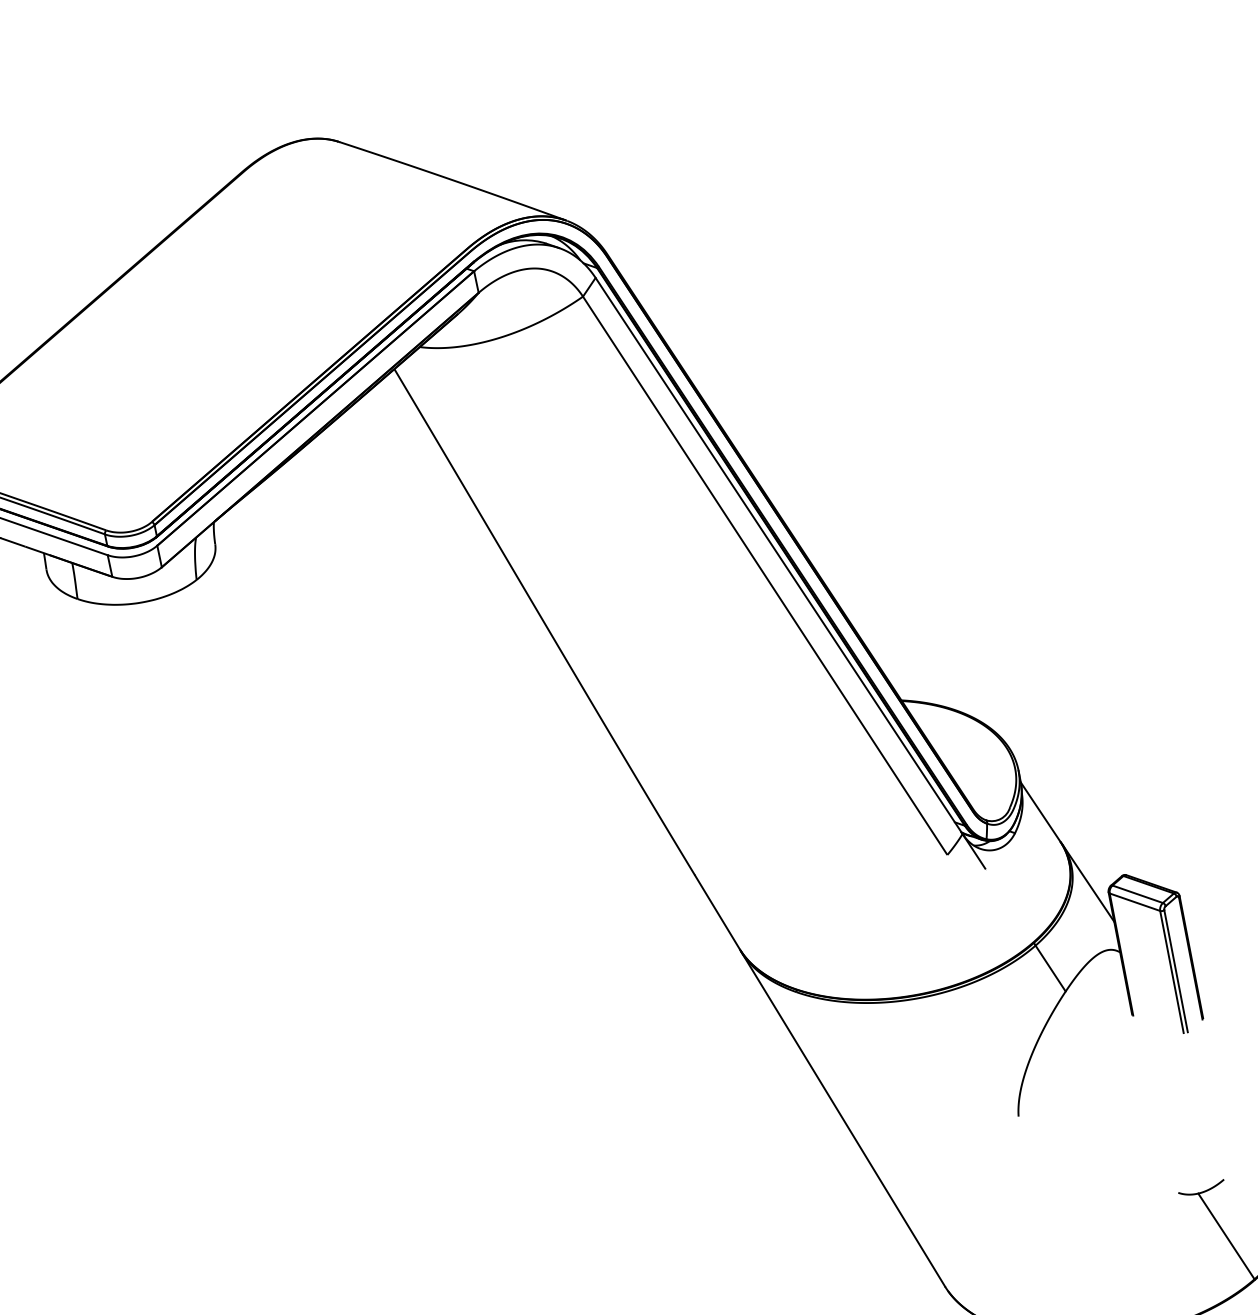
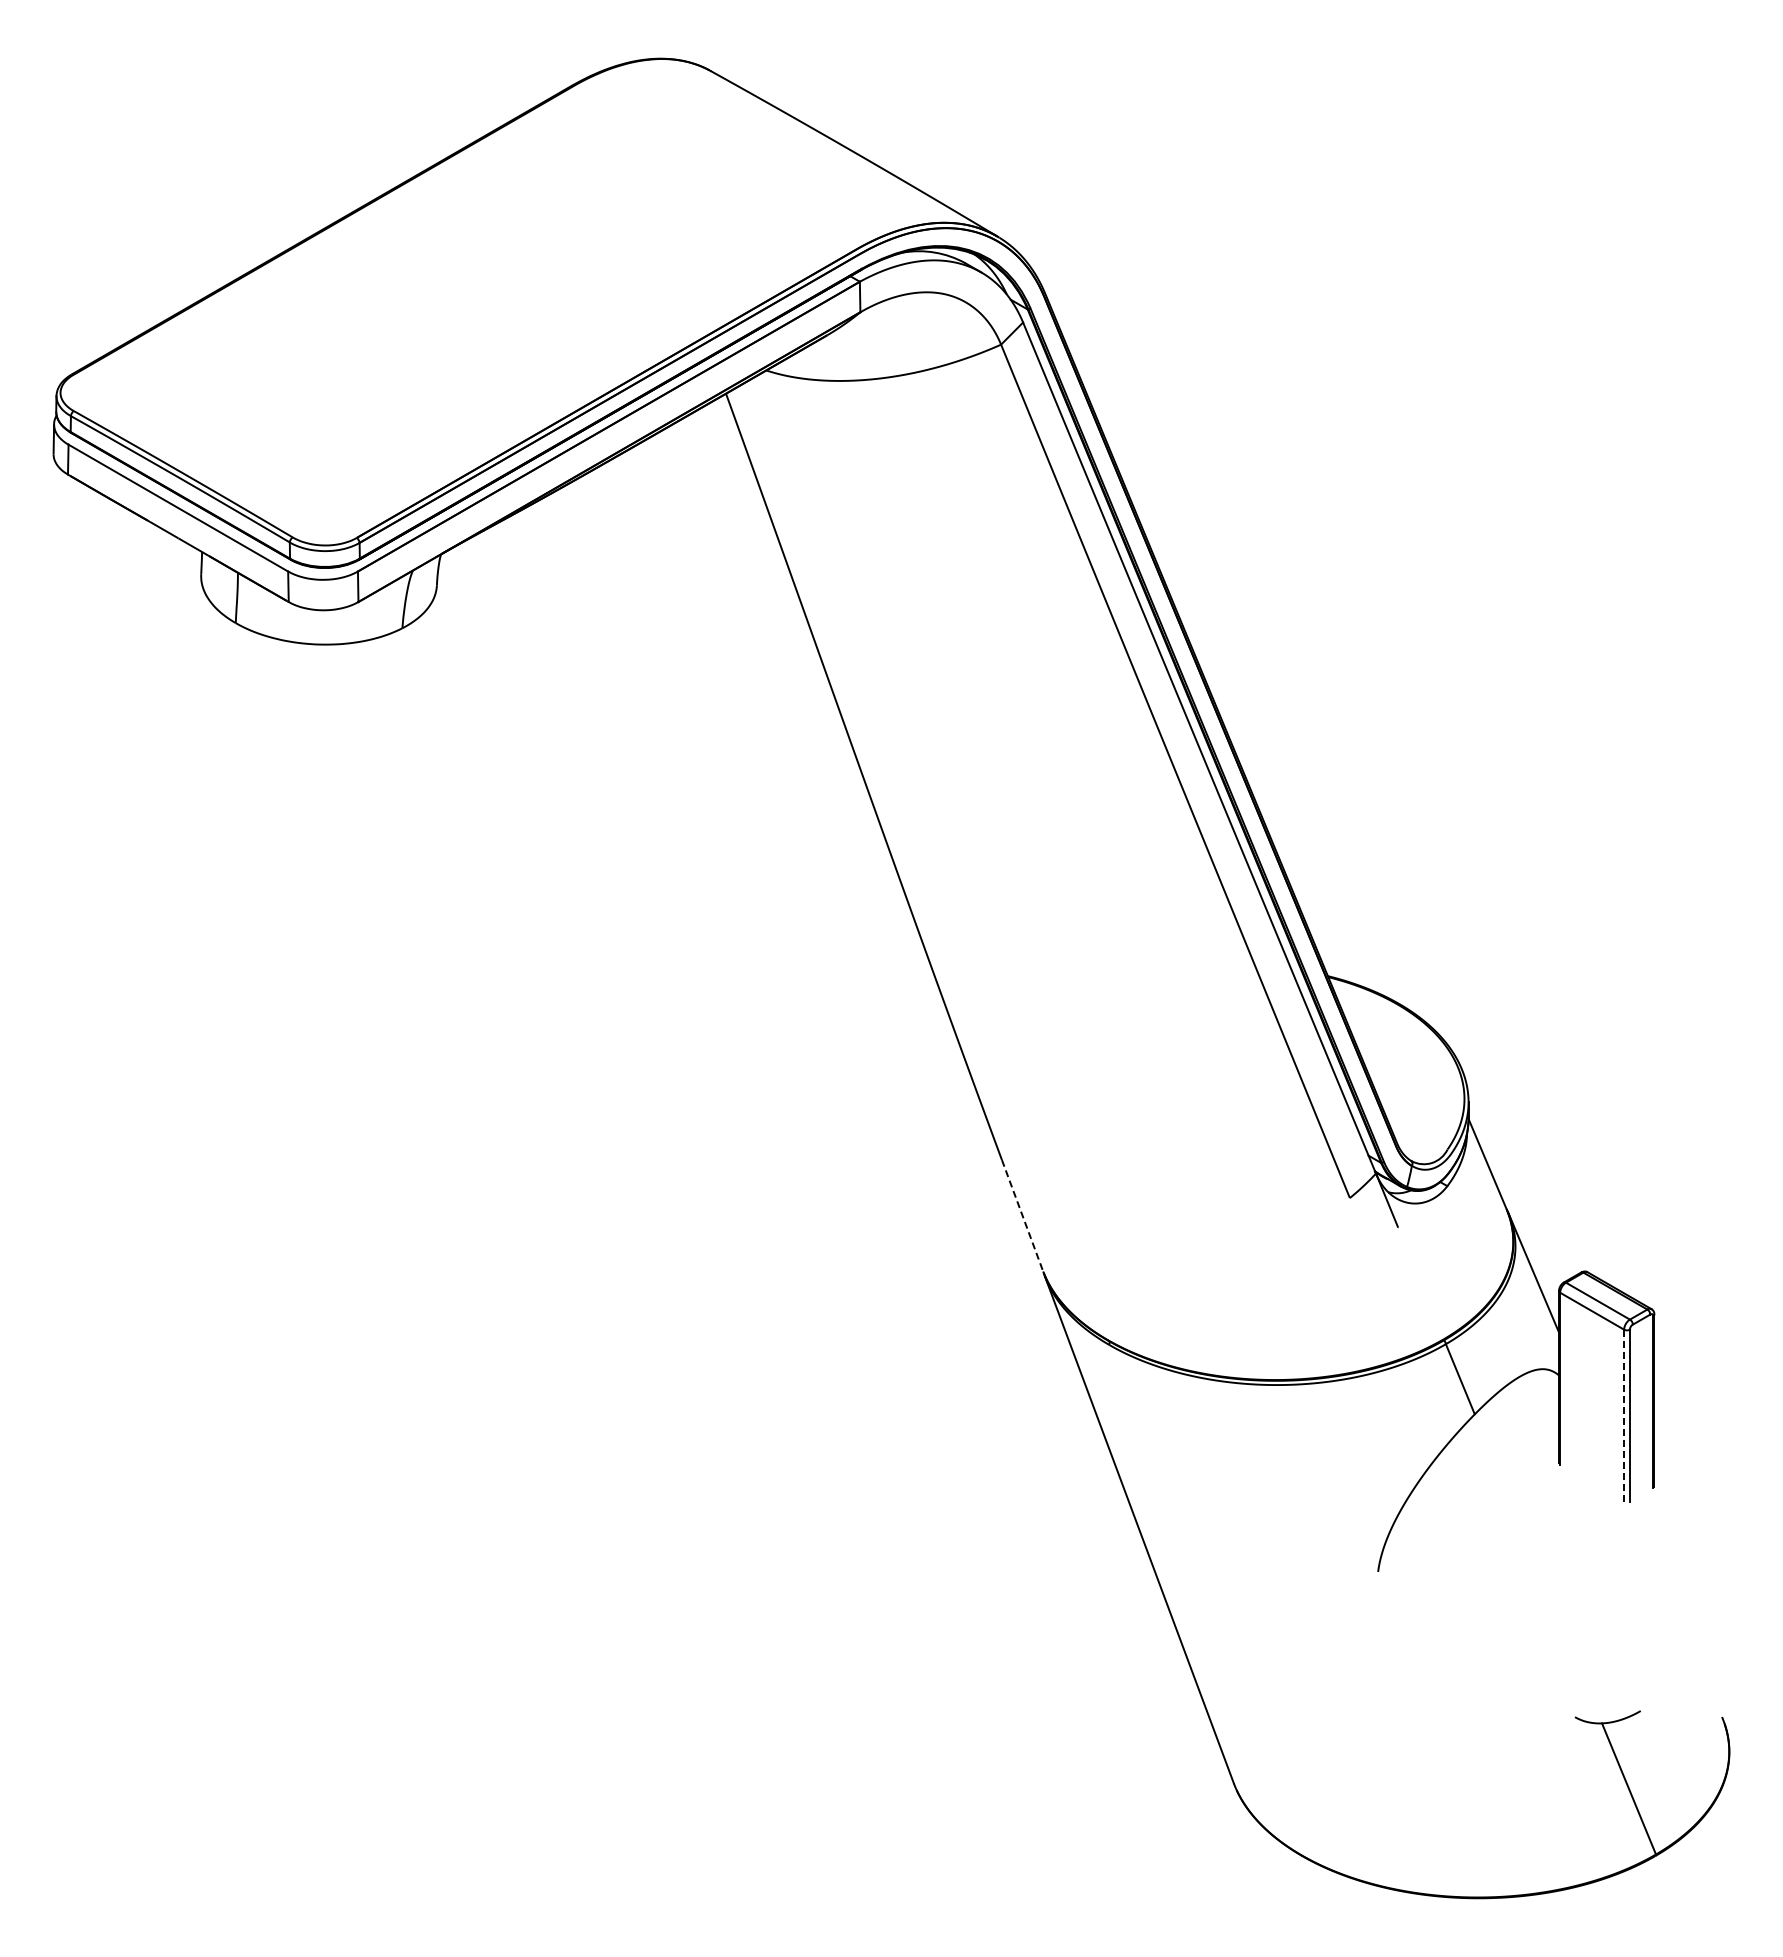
line: (717, 912) -> (1022, 1216), solid -> dashed
line: (1172, 971) -> (1624, 1415), solid -> dashed

